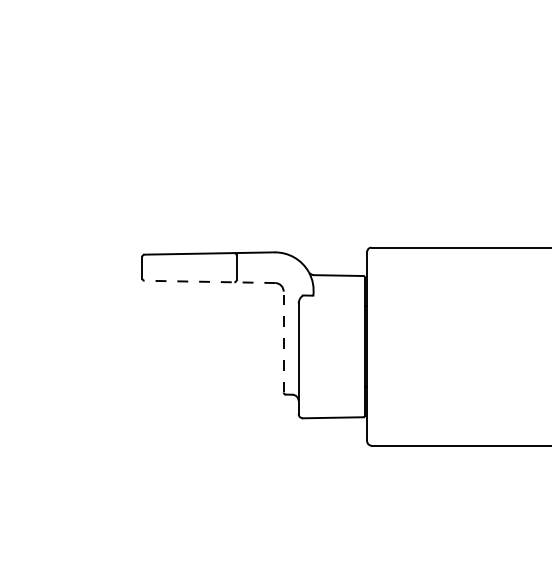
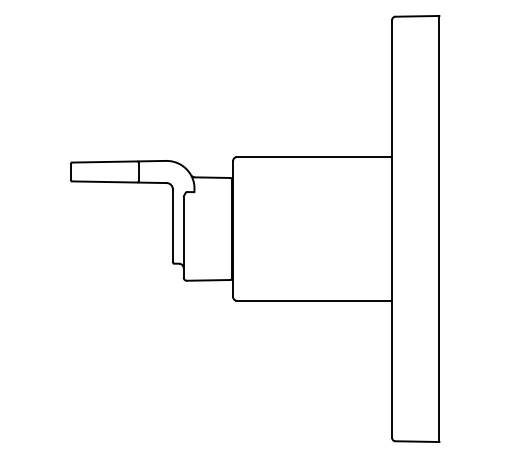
line: (209, 282) -> (119, 182), dashed -> solid
line: (283, 341) -> (172, 225), dashed -> solid

